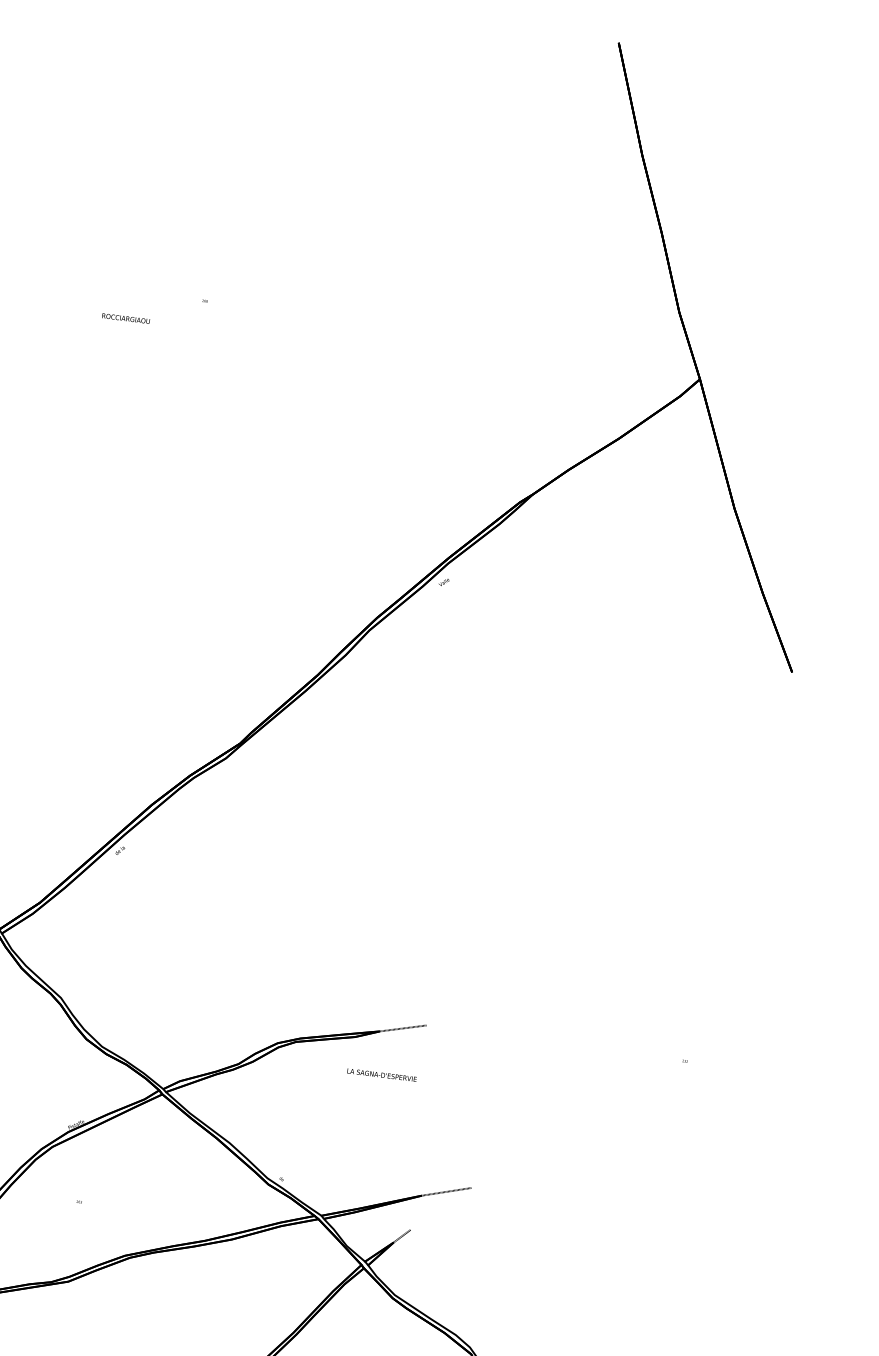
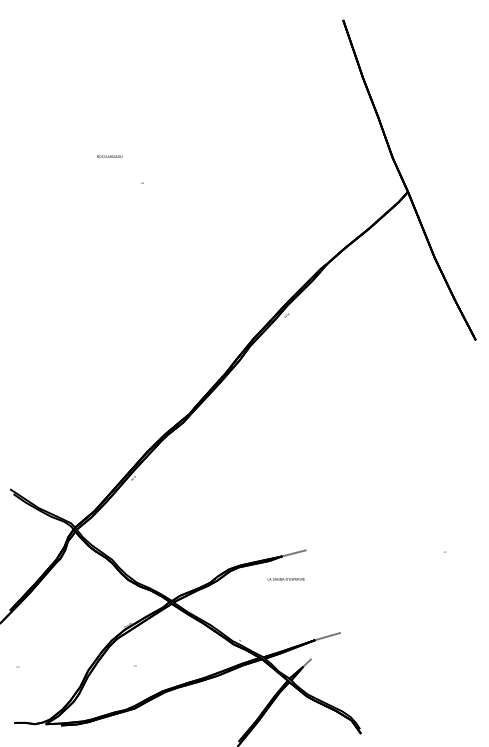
text: (125, 318) -> (109, 156), moved

